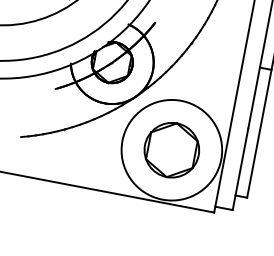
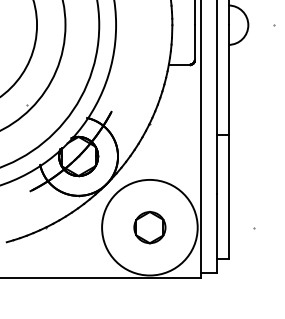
part: (171, 149) -> (149, 227), size x0.6

